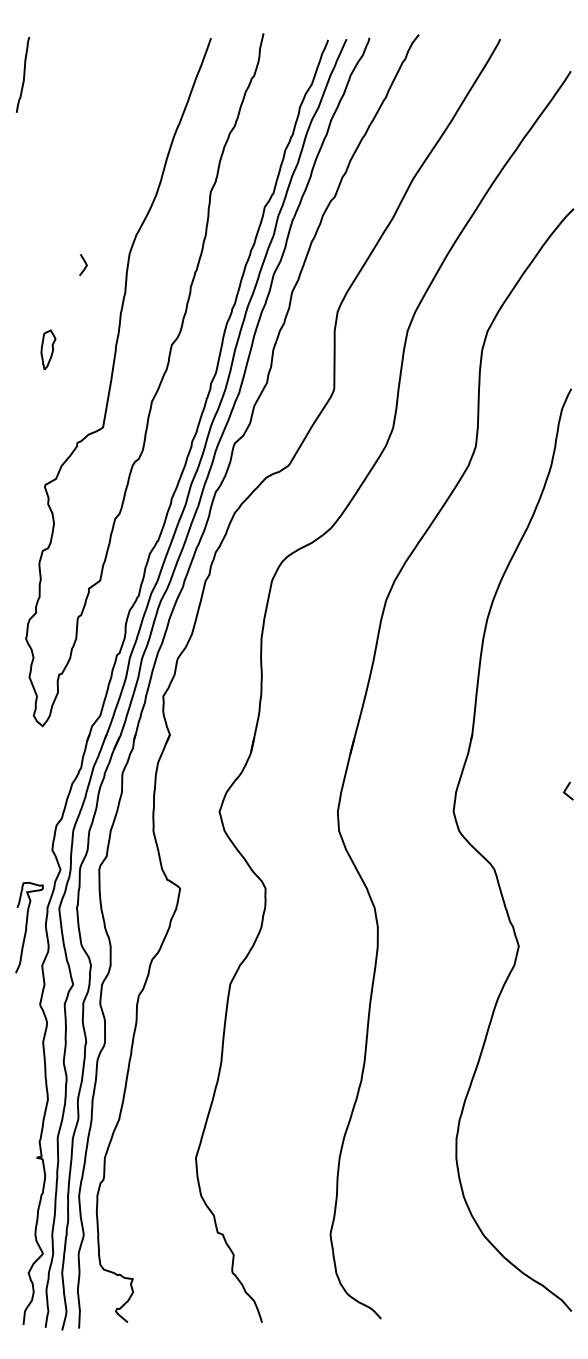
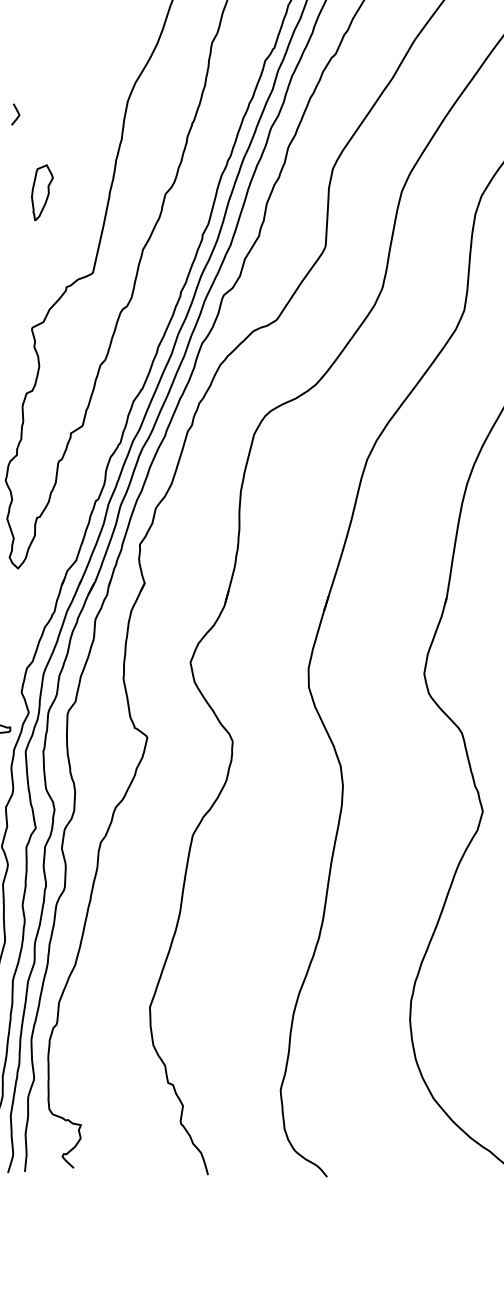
line: (85, 265) -> (17, 115), moved
part: (48, 349) -> (42, 192), size x1.43

